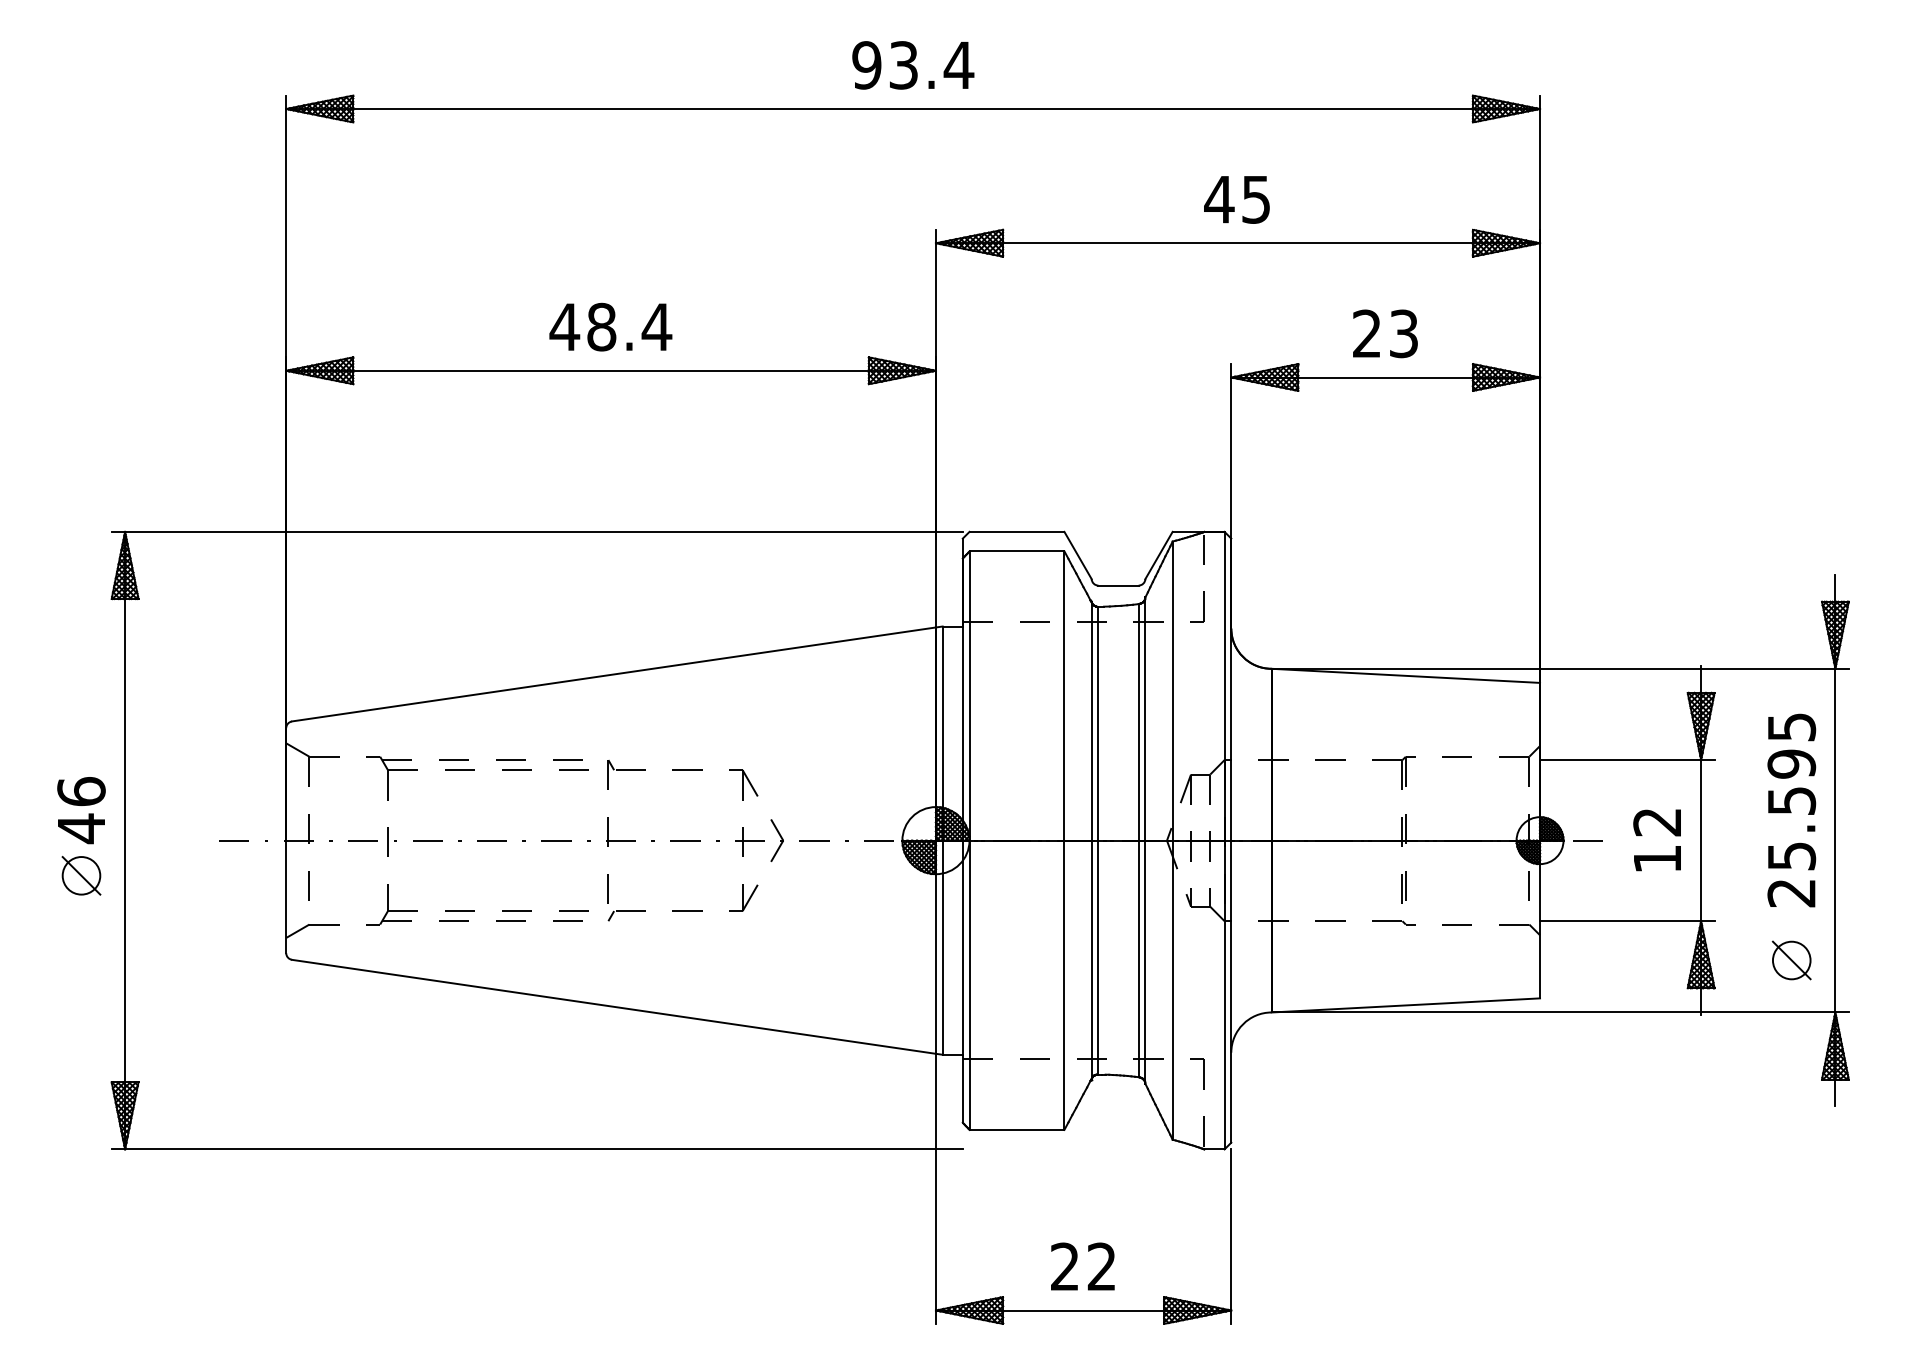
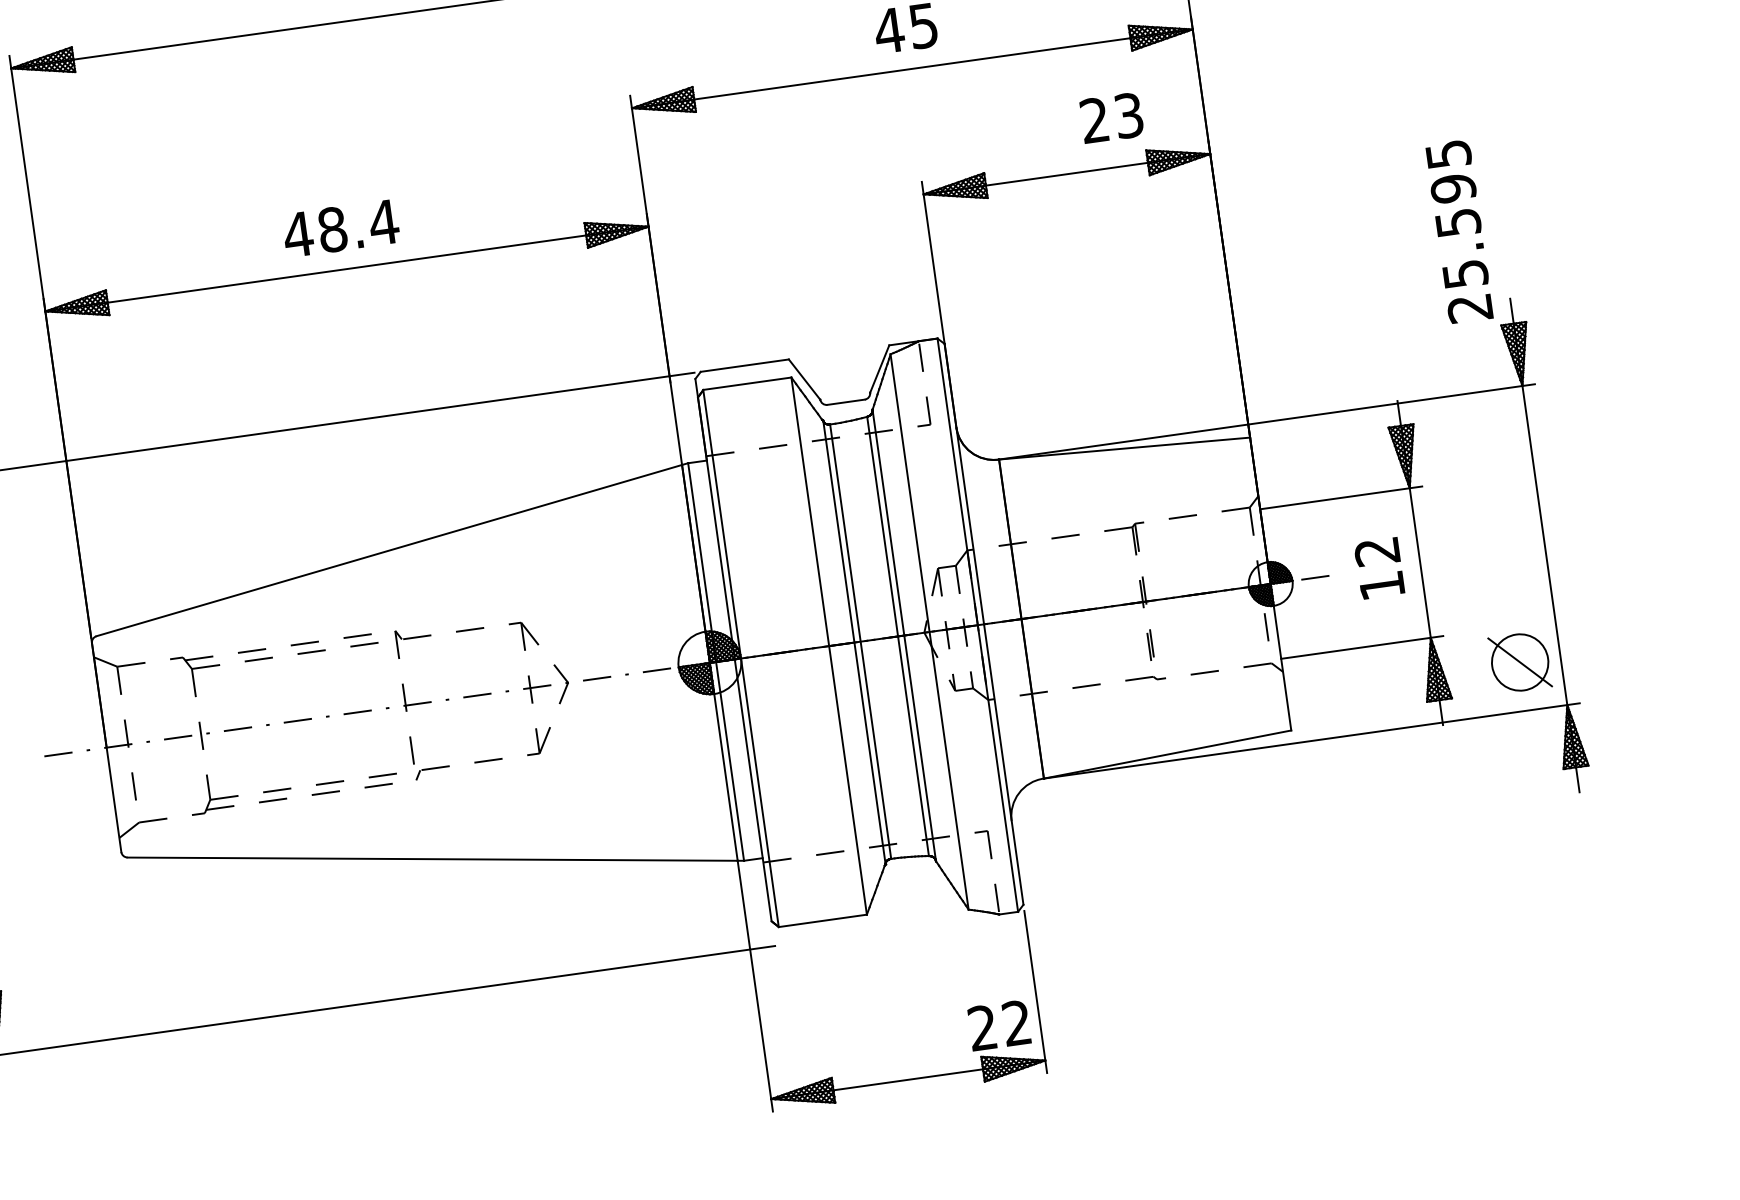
text: (1385, 333) -> (1111, 117), moved
text: (1791, 810) -> (1459, 231), moved
part: (1791, 960) -> (1519, 662), size x1.6
text: (1082, 1266) -> (998, 1025), moved

